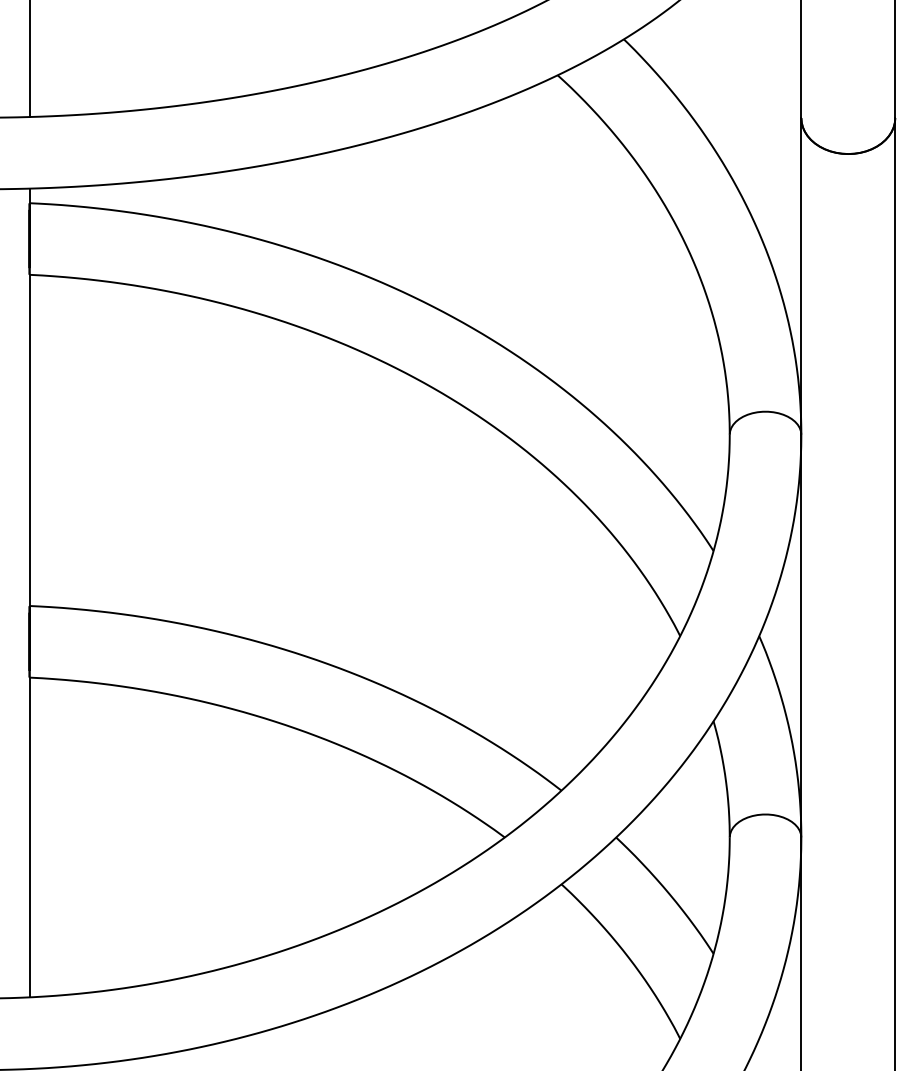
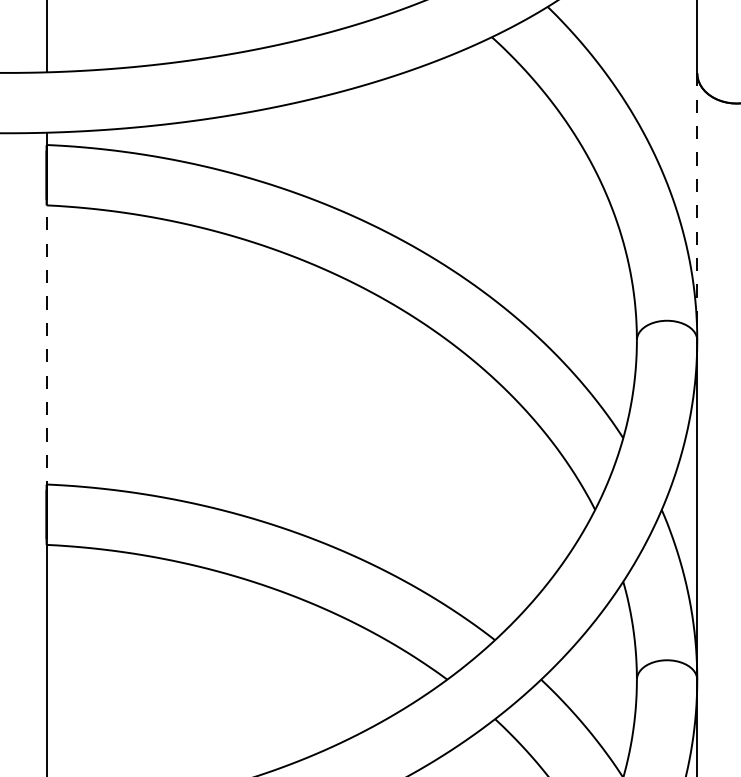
line: (801, 276) -> (697, 206), solid -> dashed
line: (29, 445) -> (46, 349), solid -> dashed

